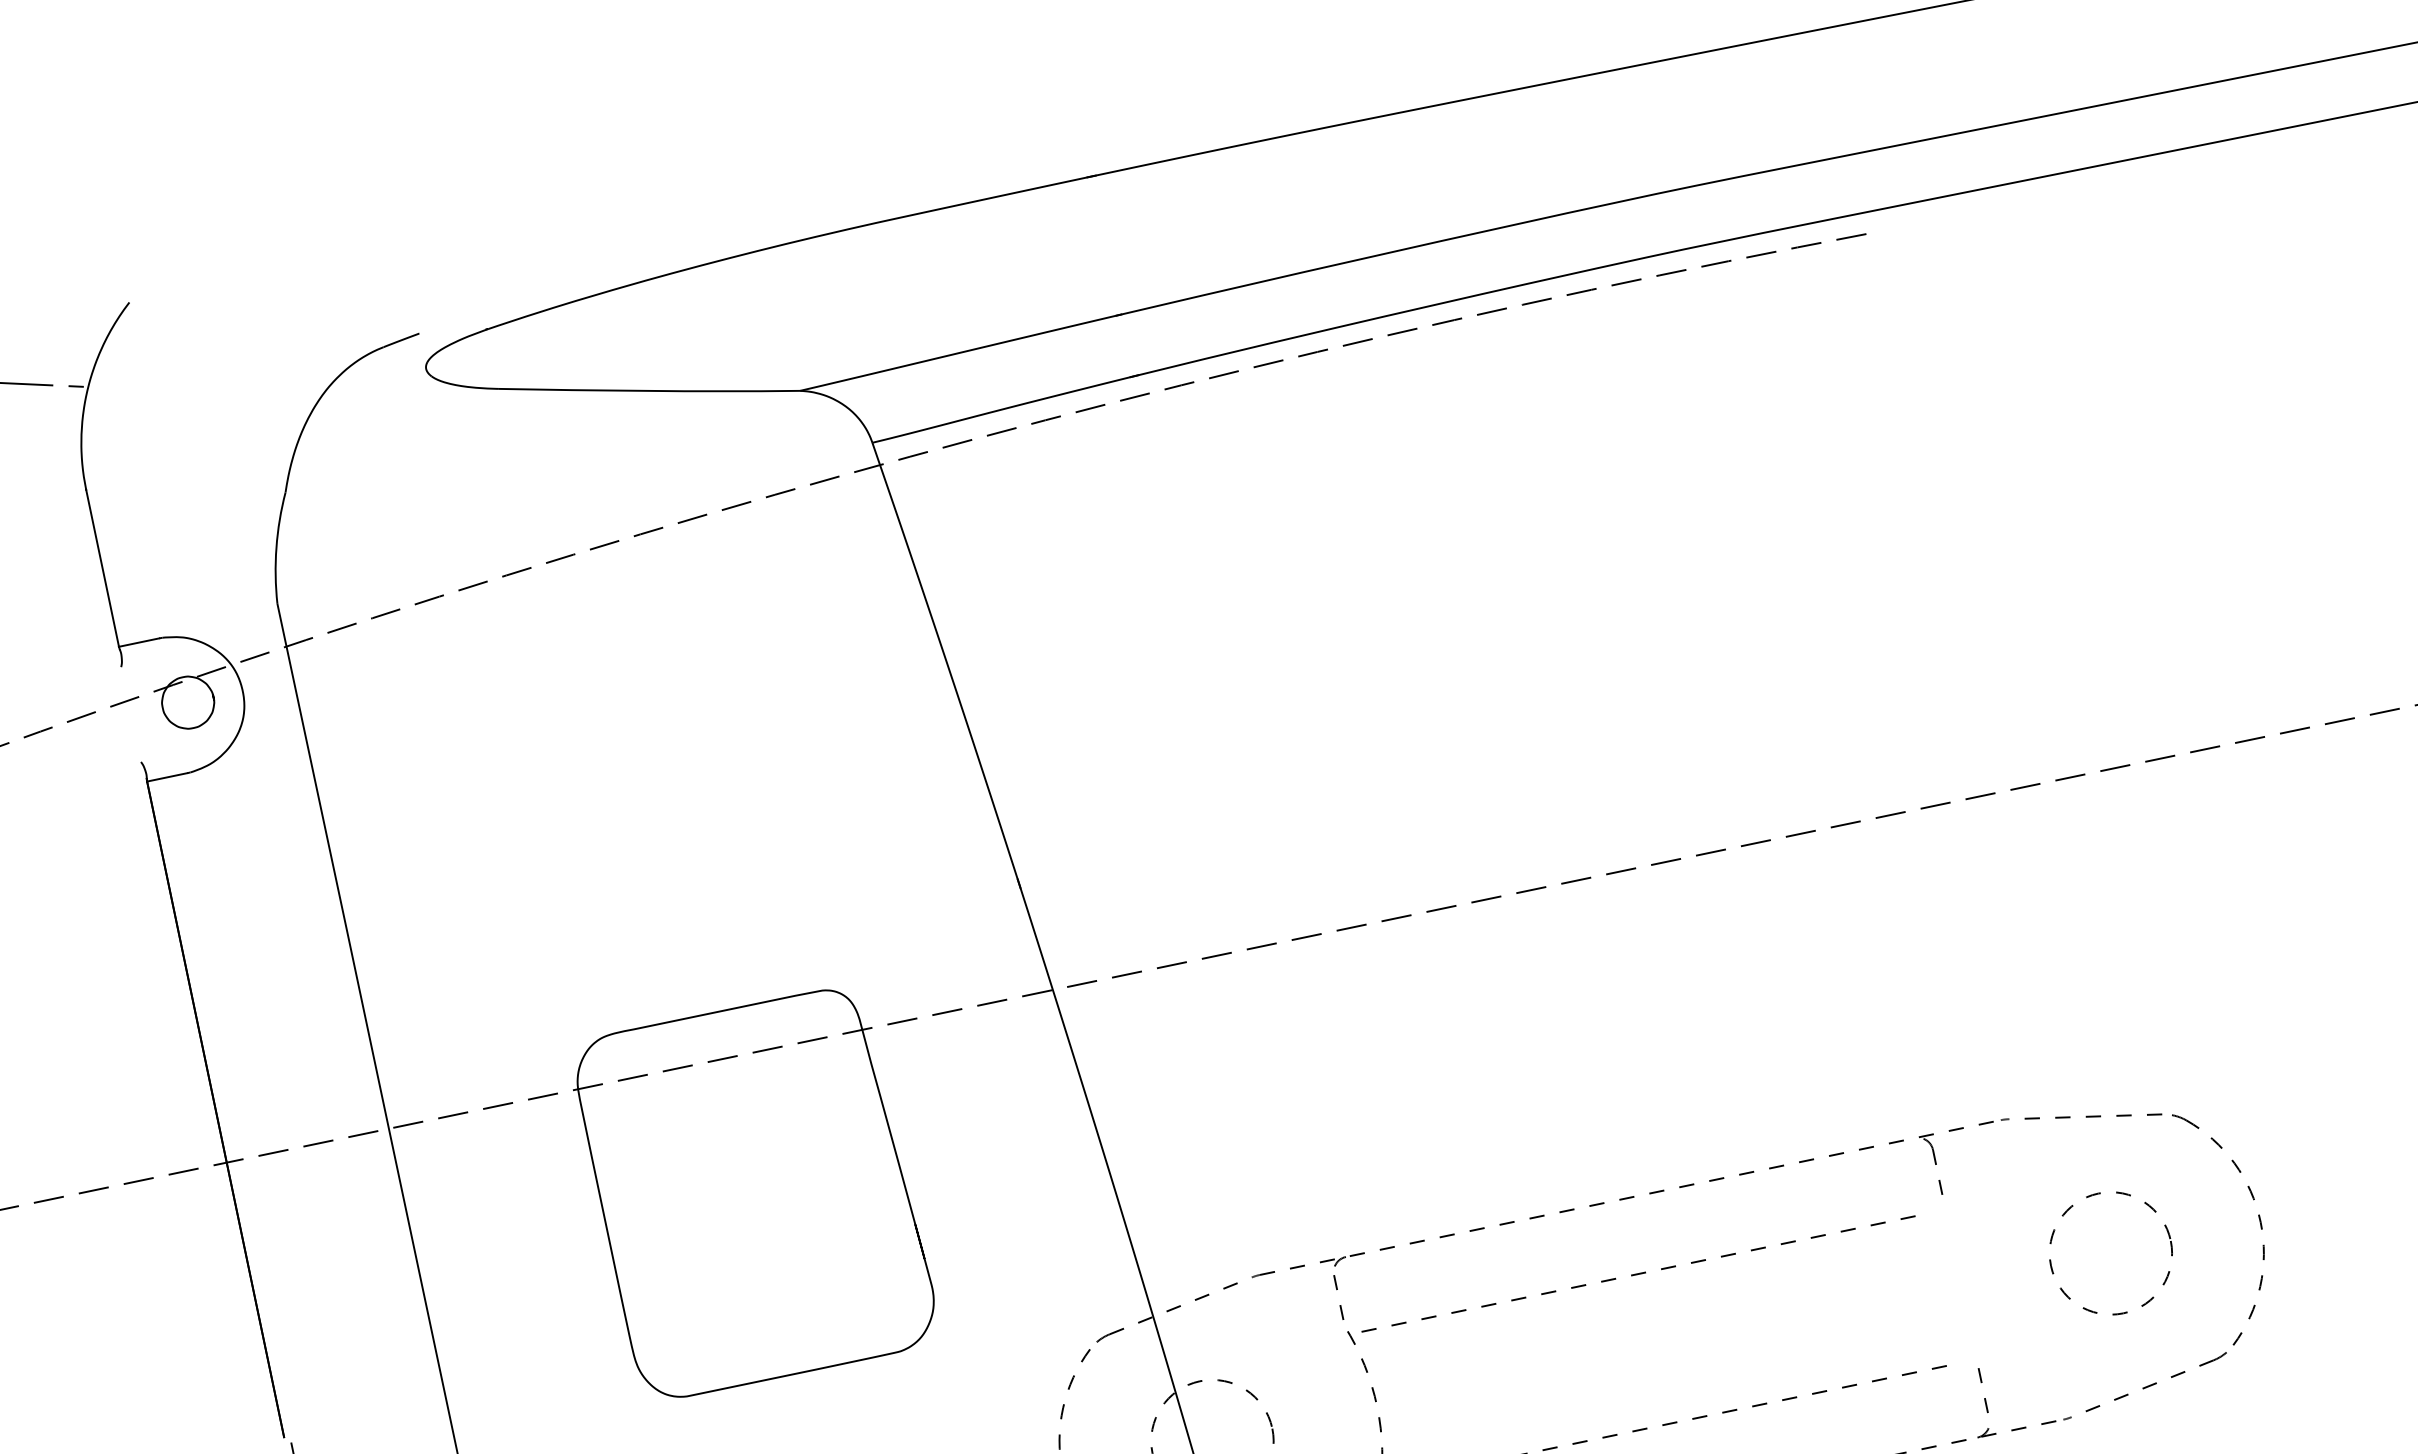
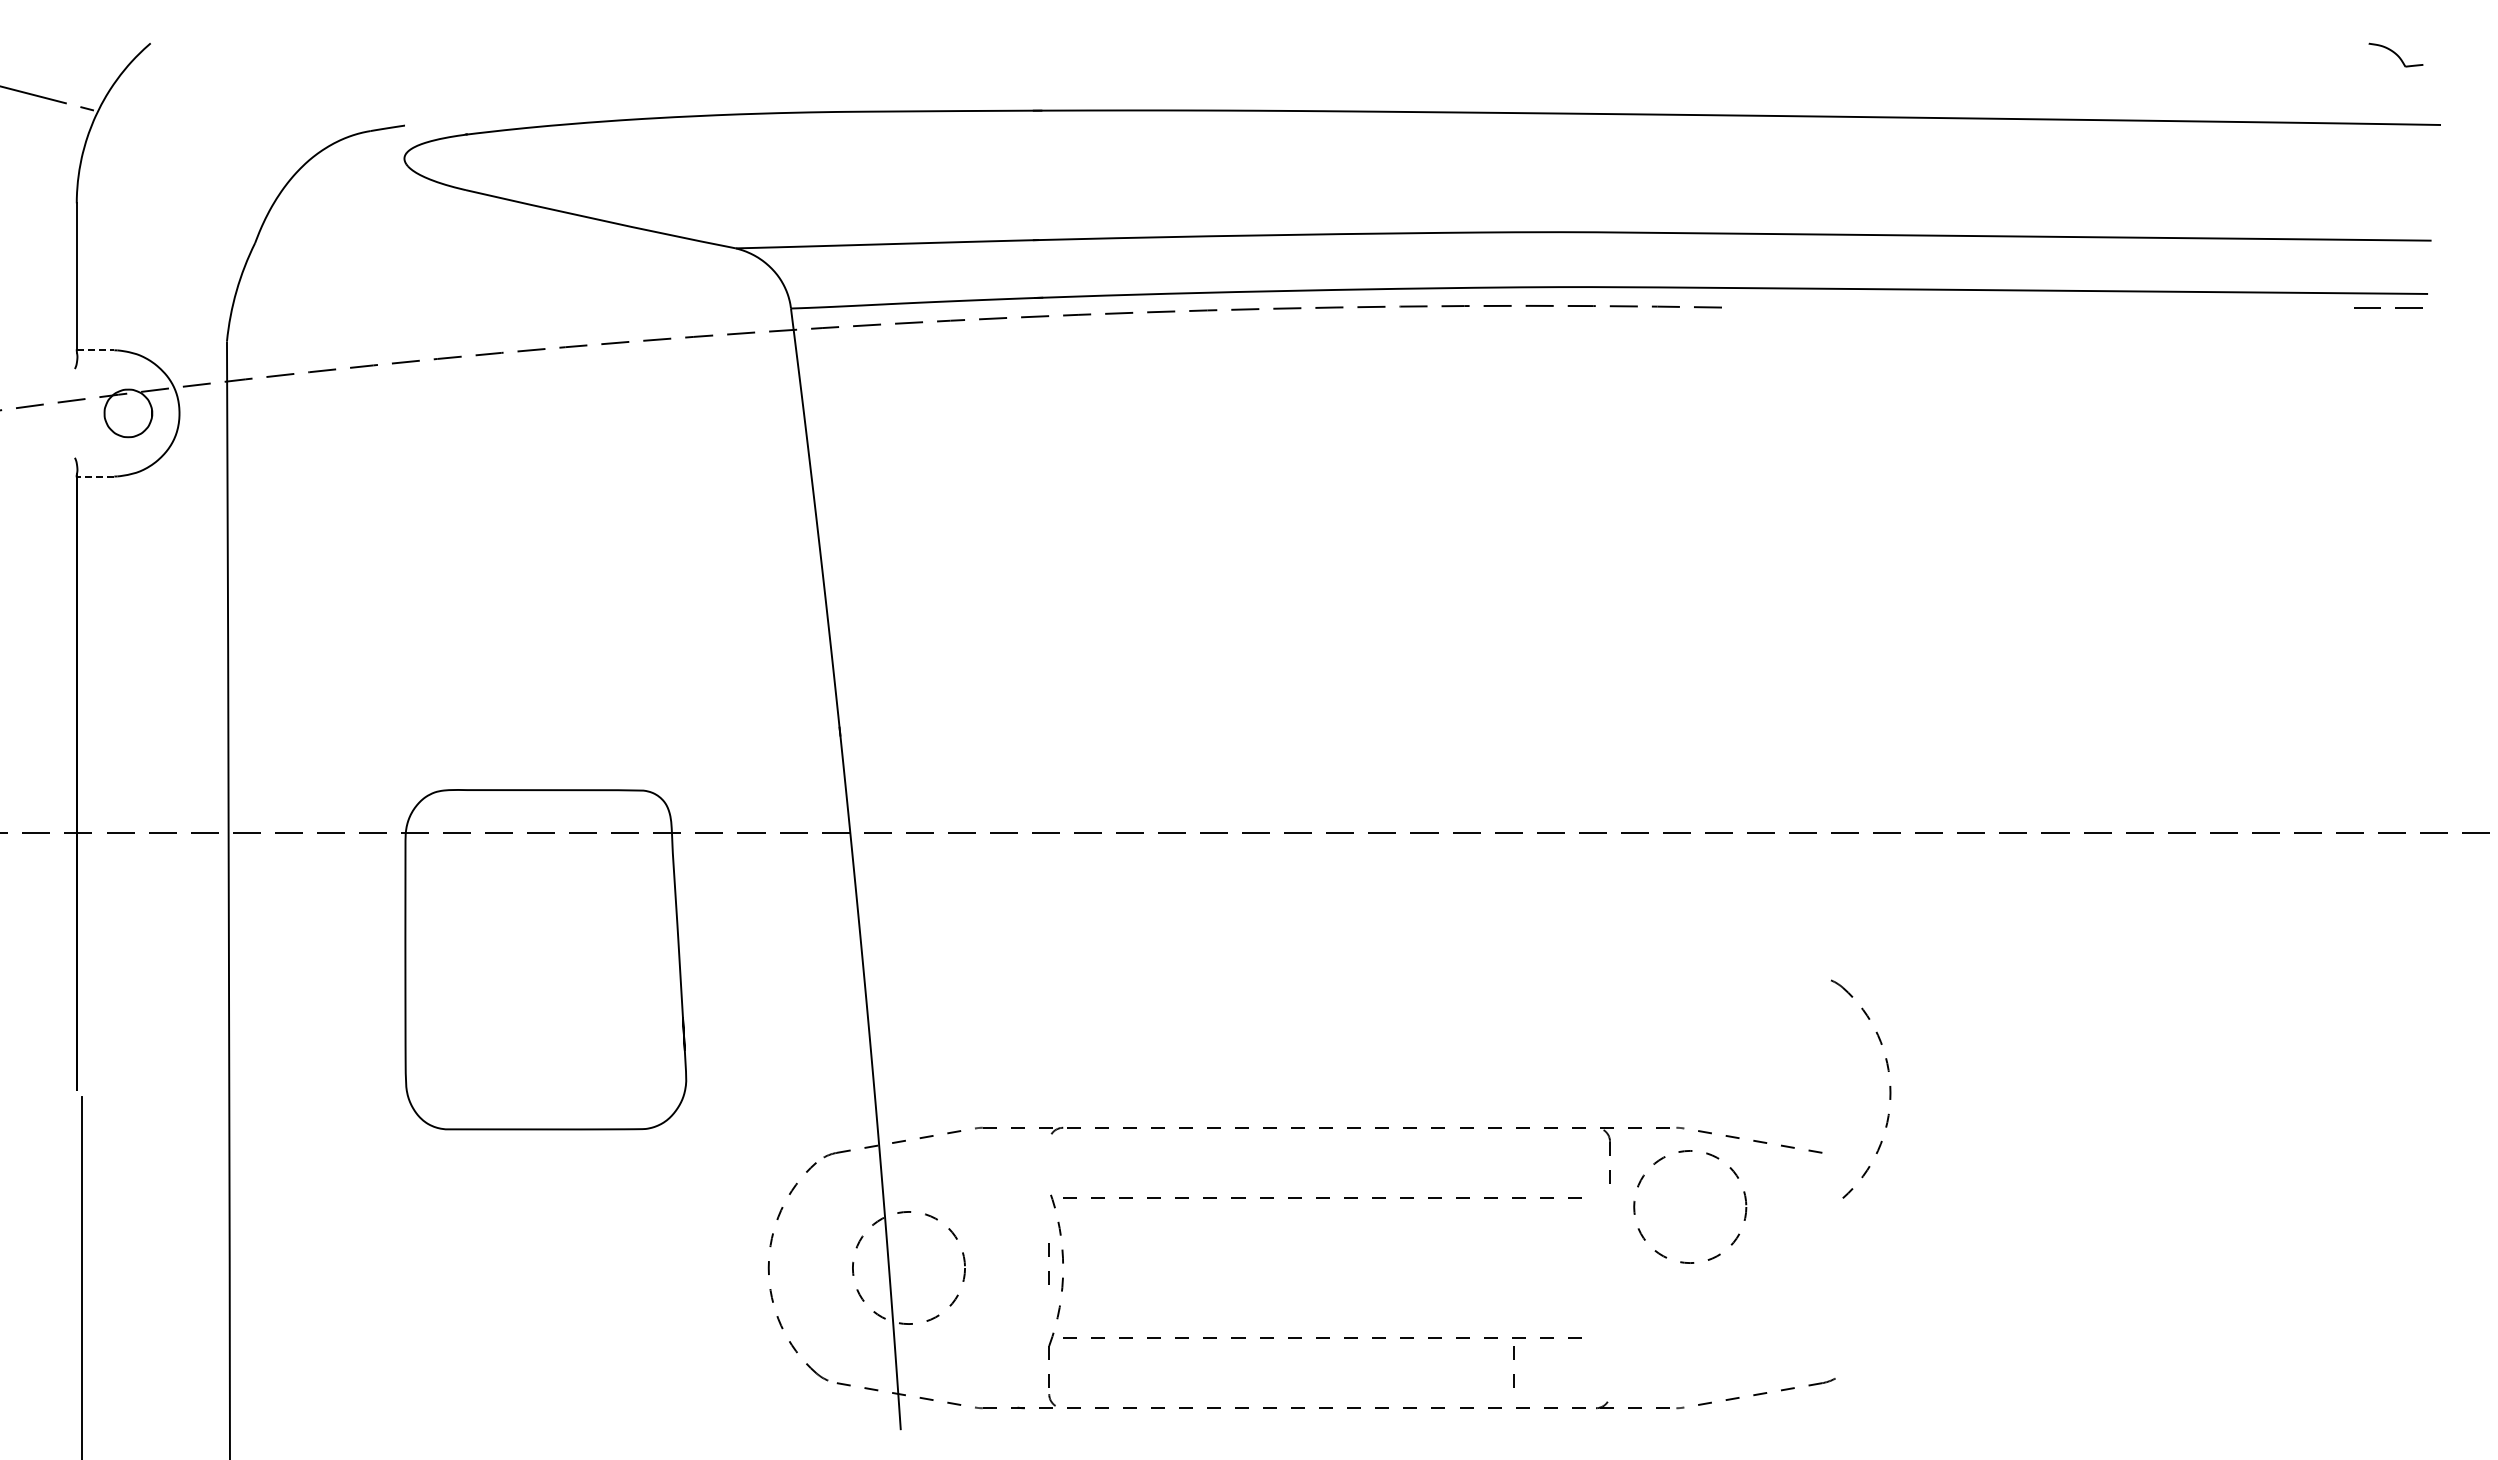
line: (139, 642) -> (95, 350), solid -> dashed
line: (167, 777) -> (95, 476), solid -> dashed
part: (2258, 1217) -> (1889, 1088), moved
circle: (2111, 1252) -> (1690, 1206), moved
line: (1336, 1289) -> (1048, 1256), moved
line: (1981, 1382) -> (1513, 1359), moved

